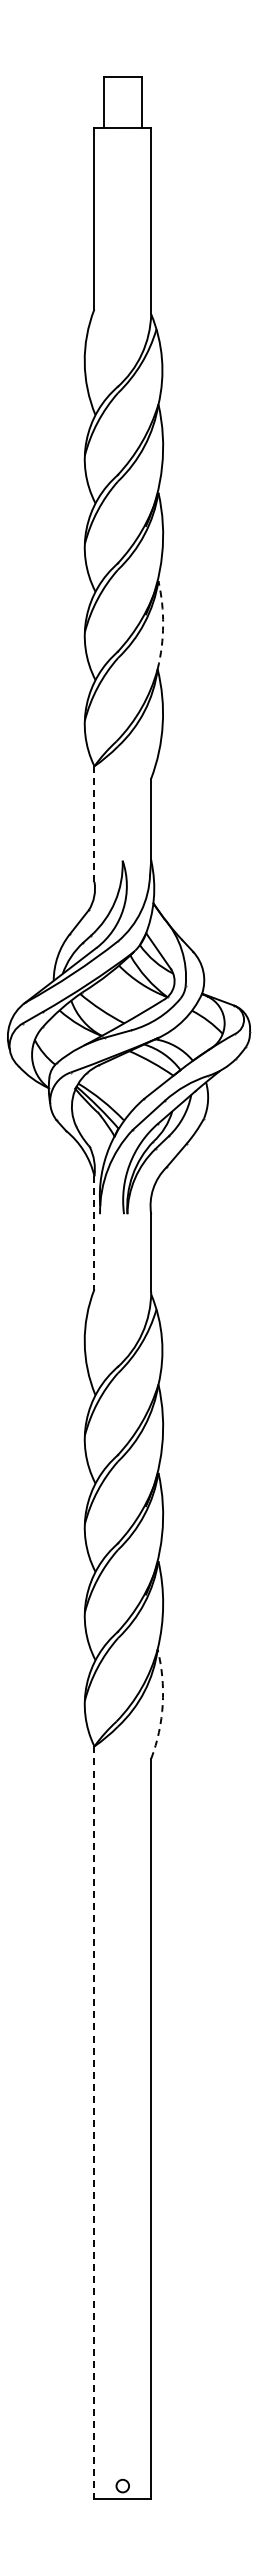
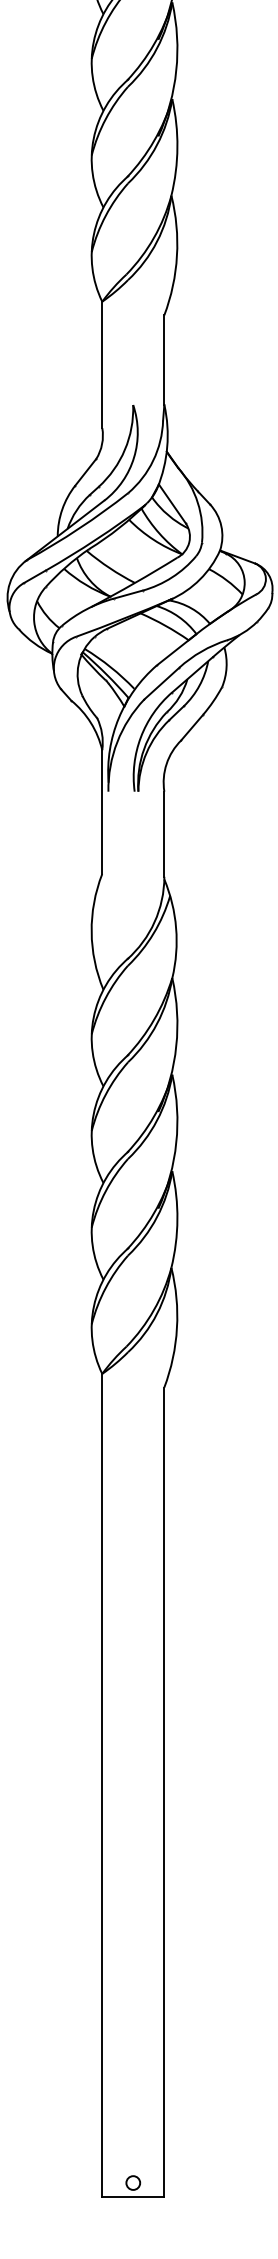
arc: (163, 625) -> (177, 147), dashed -> solid
line: (94, 824) -> (102, 365), dashed -> solid
line: (94, 1232) -> (102, 811), dashed -> solid
arc: (162, 1704) -> (176, 1328), dashed -> solid
line: (94, 2123) -> (102, 1786), dashed -> solid

